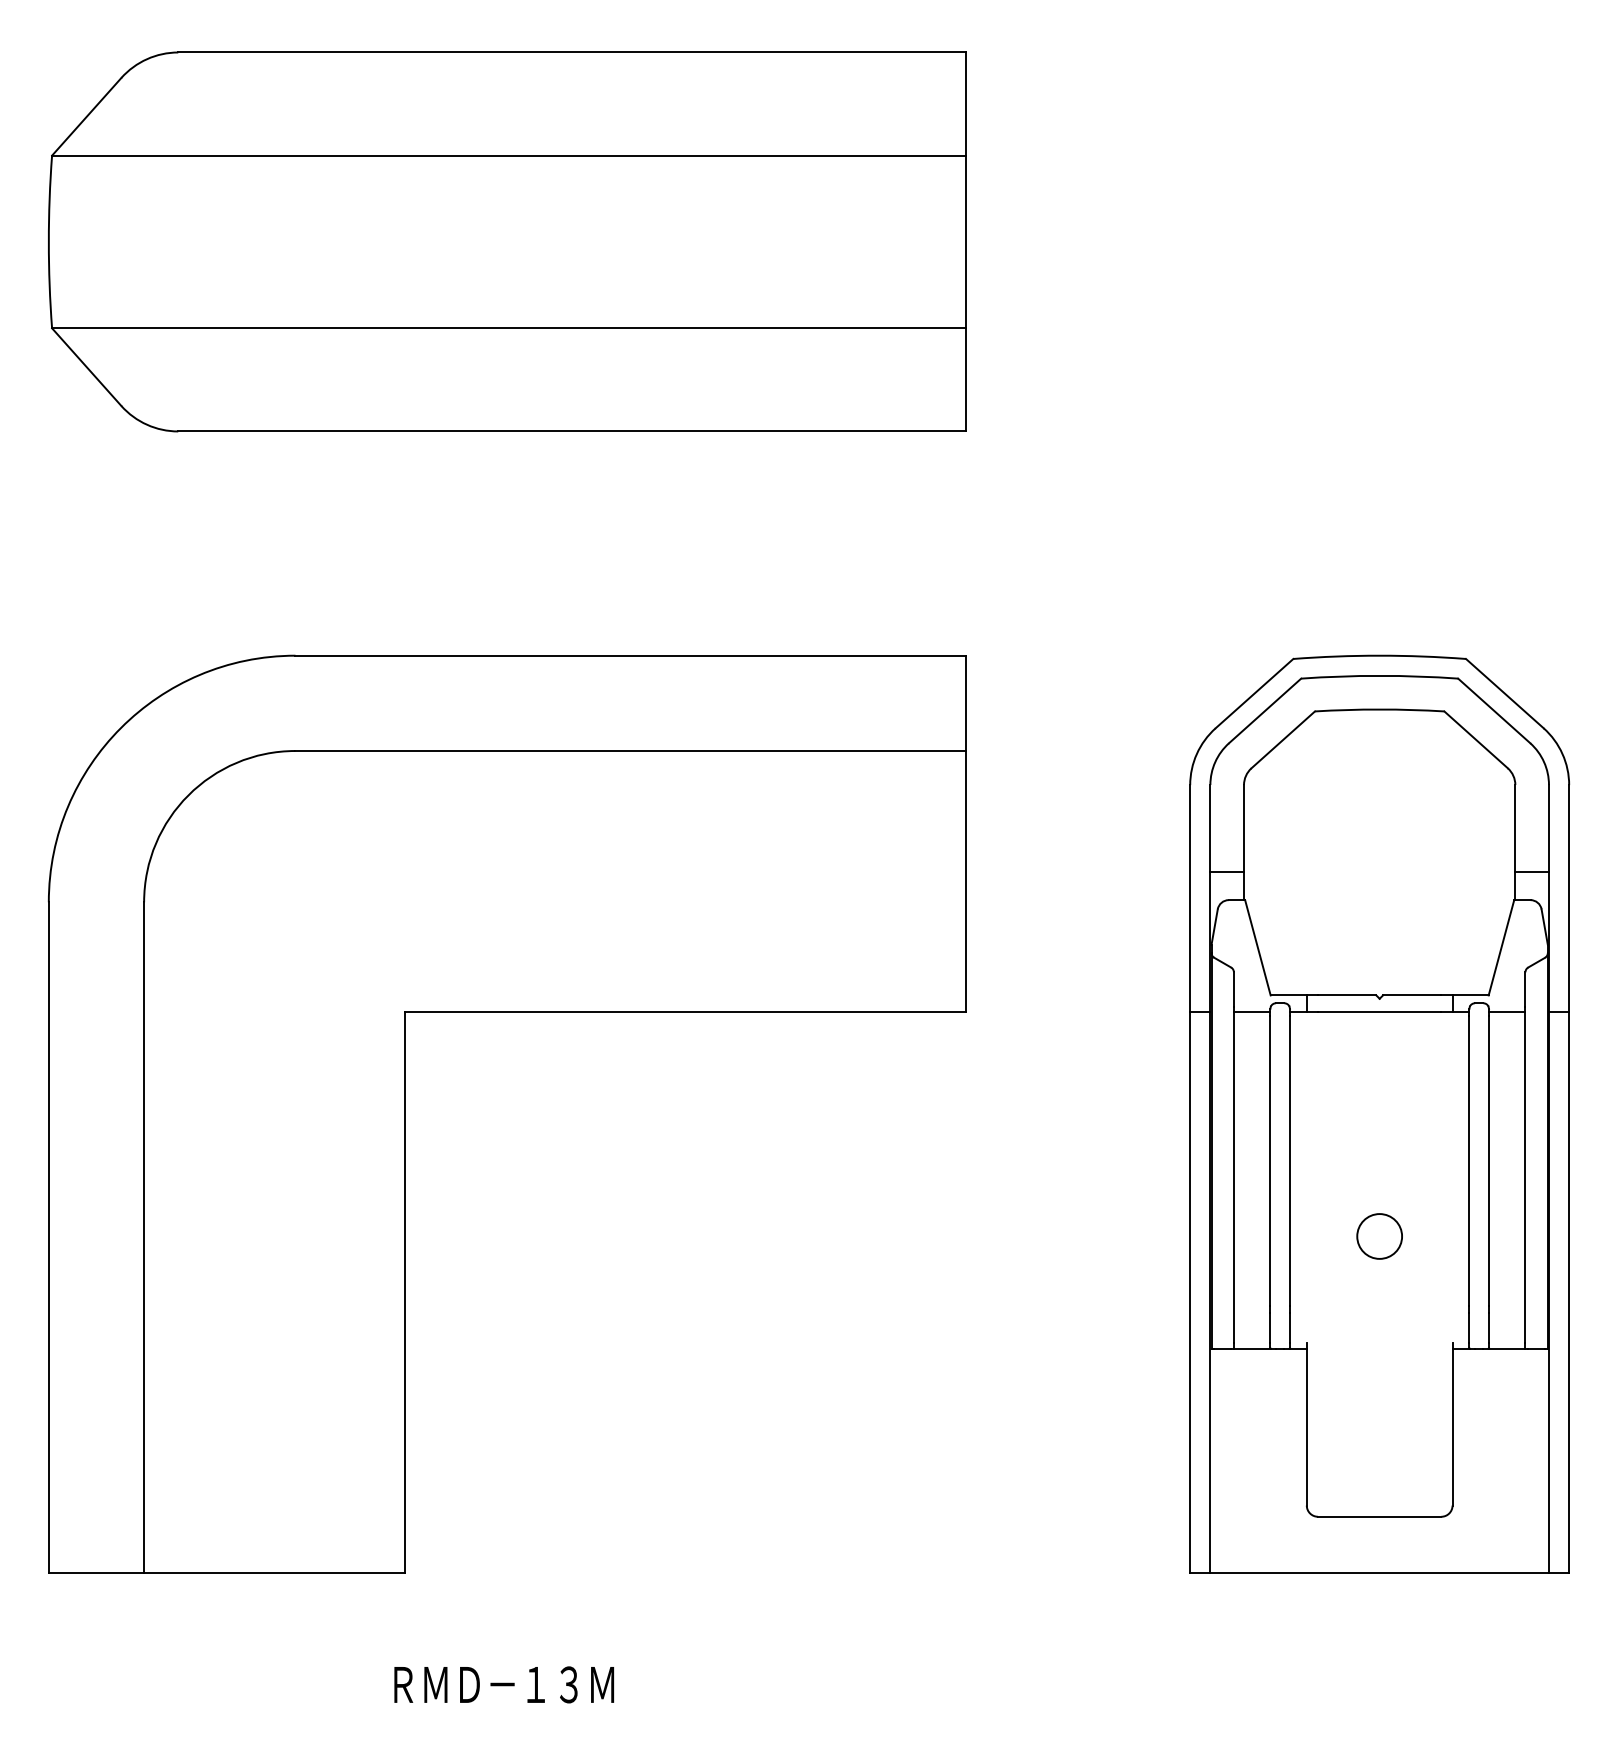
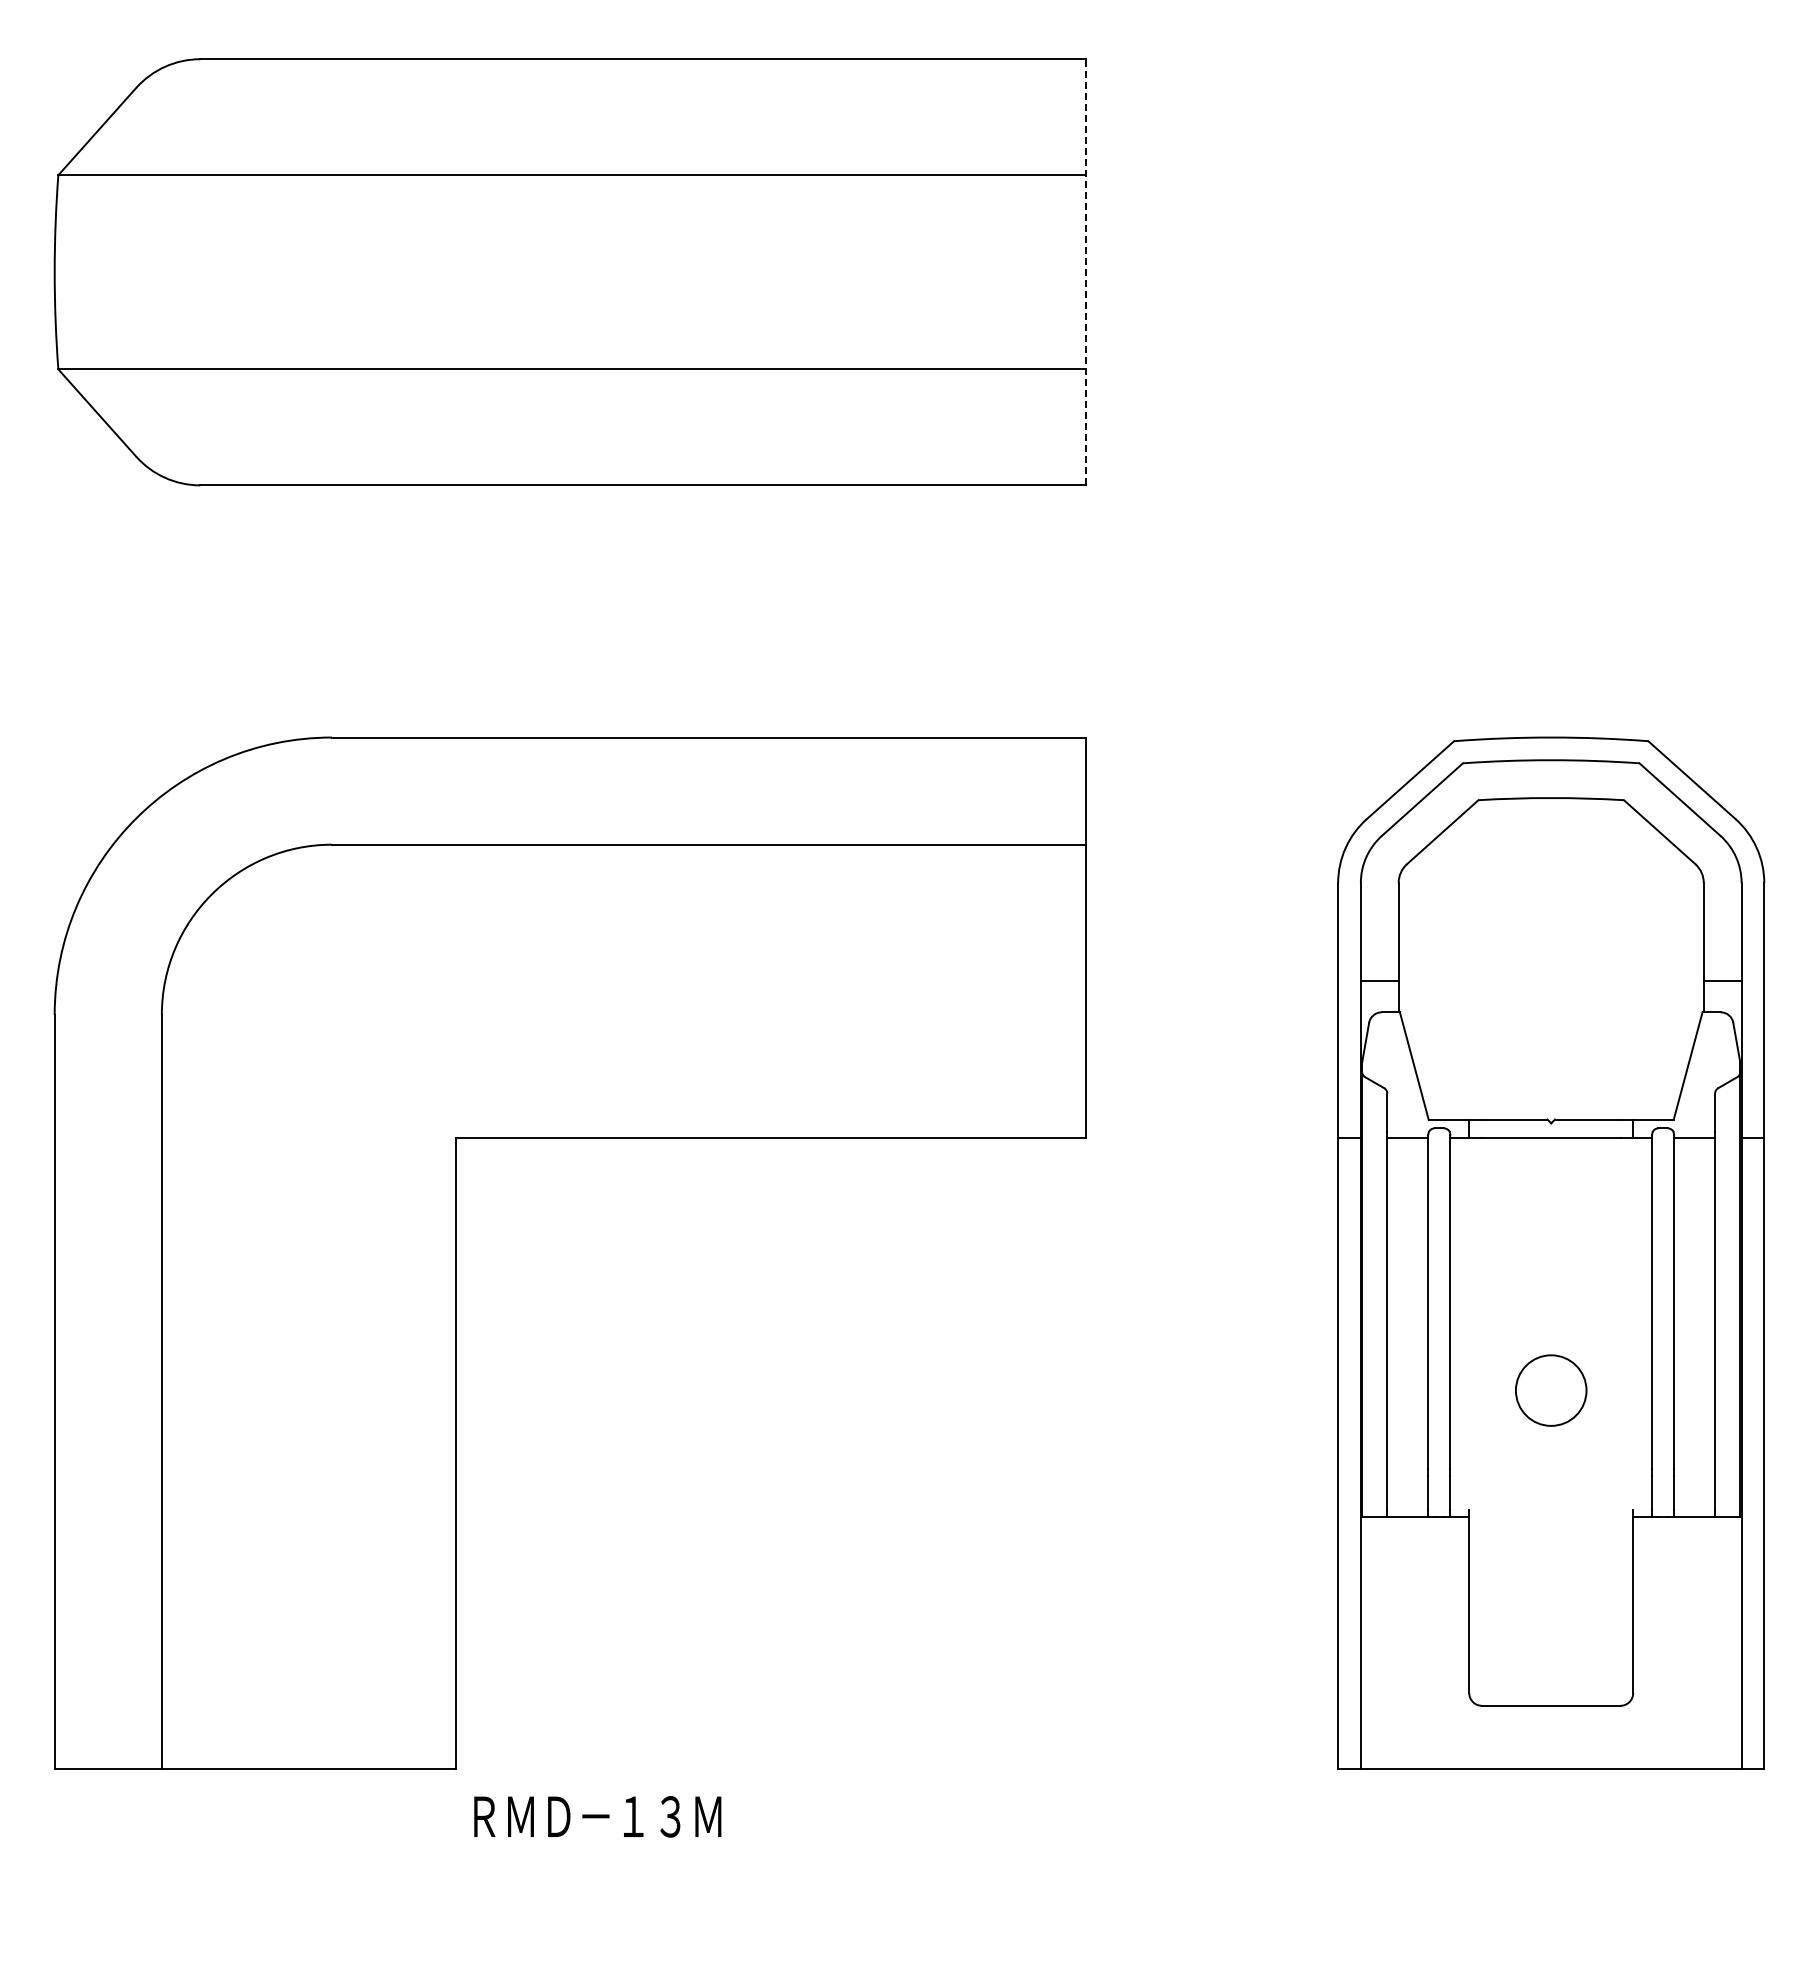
line: (966, 241) -> (1086, 271), solid -> dashed
circle: (1379, 1236) -> (1551, 1390), size x1.4
text: (503, 1684) -> (597, 1816), moved

